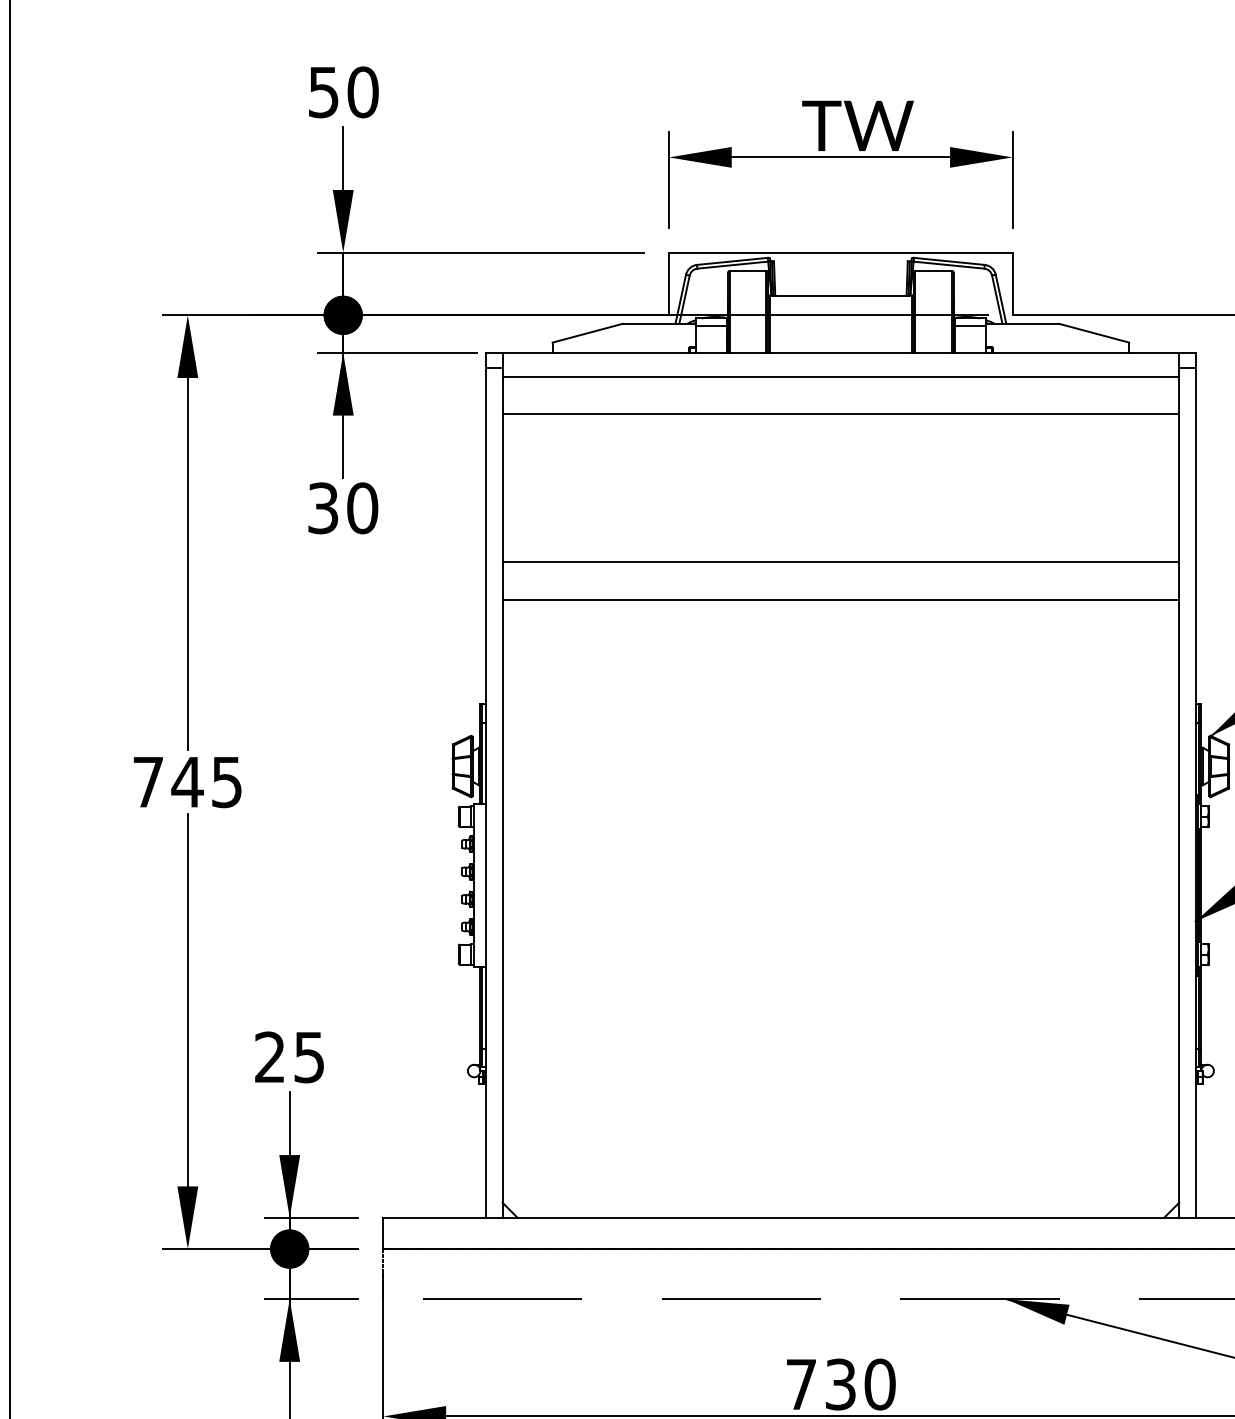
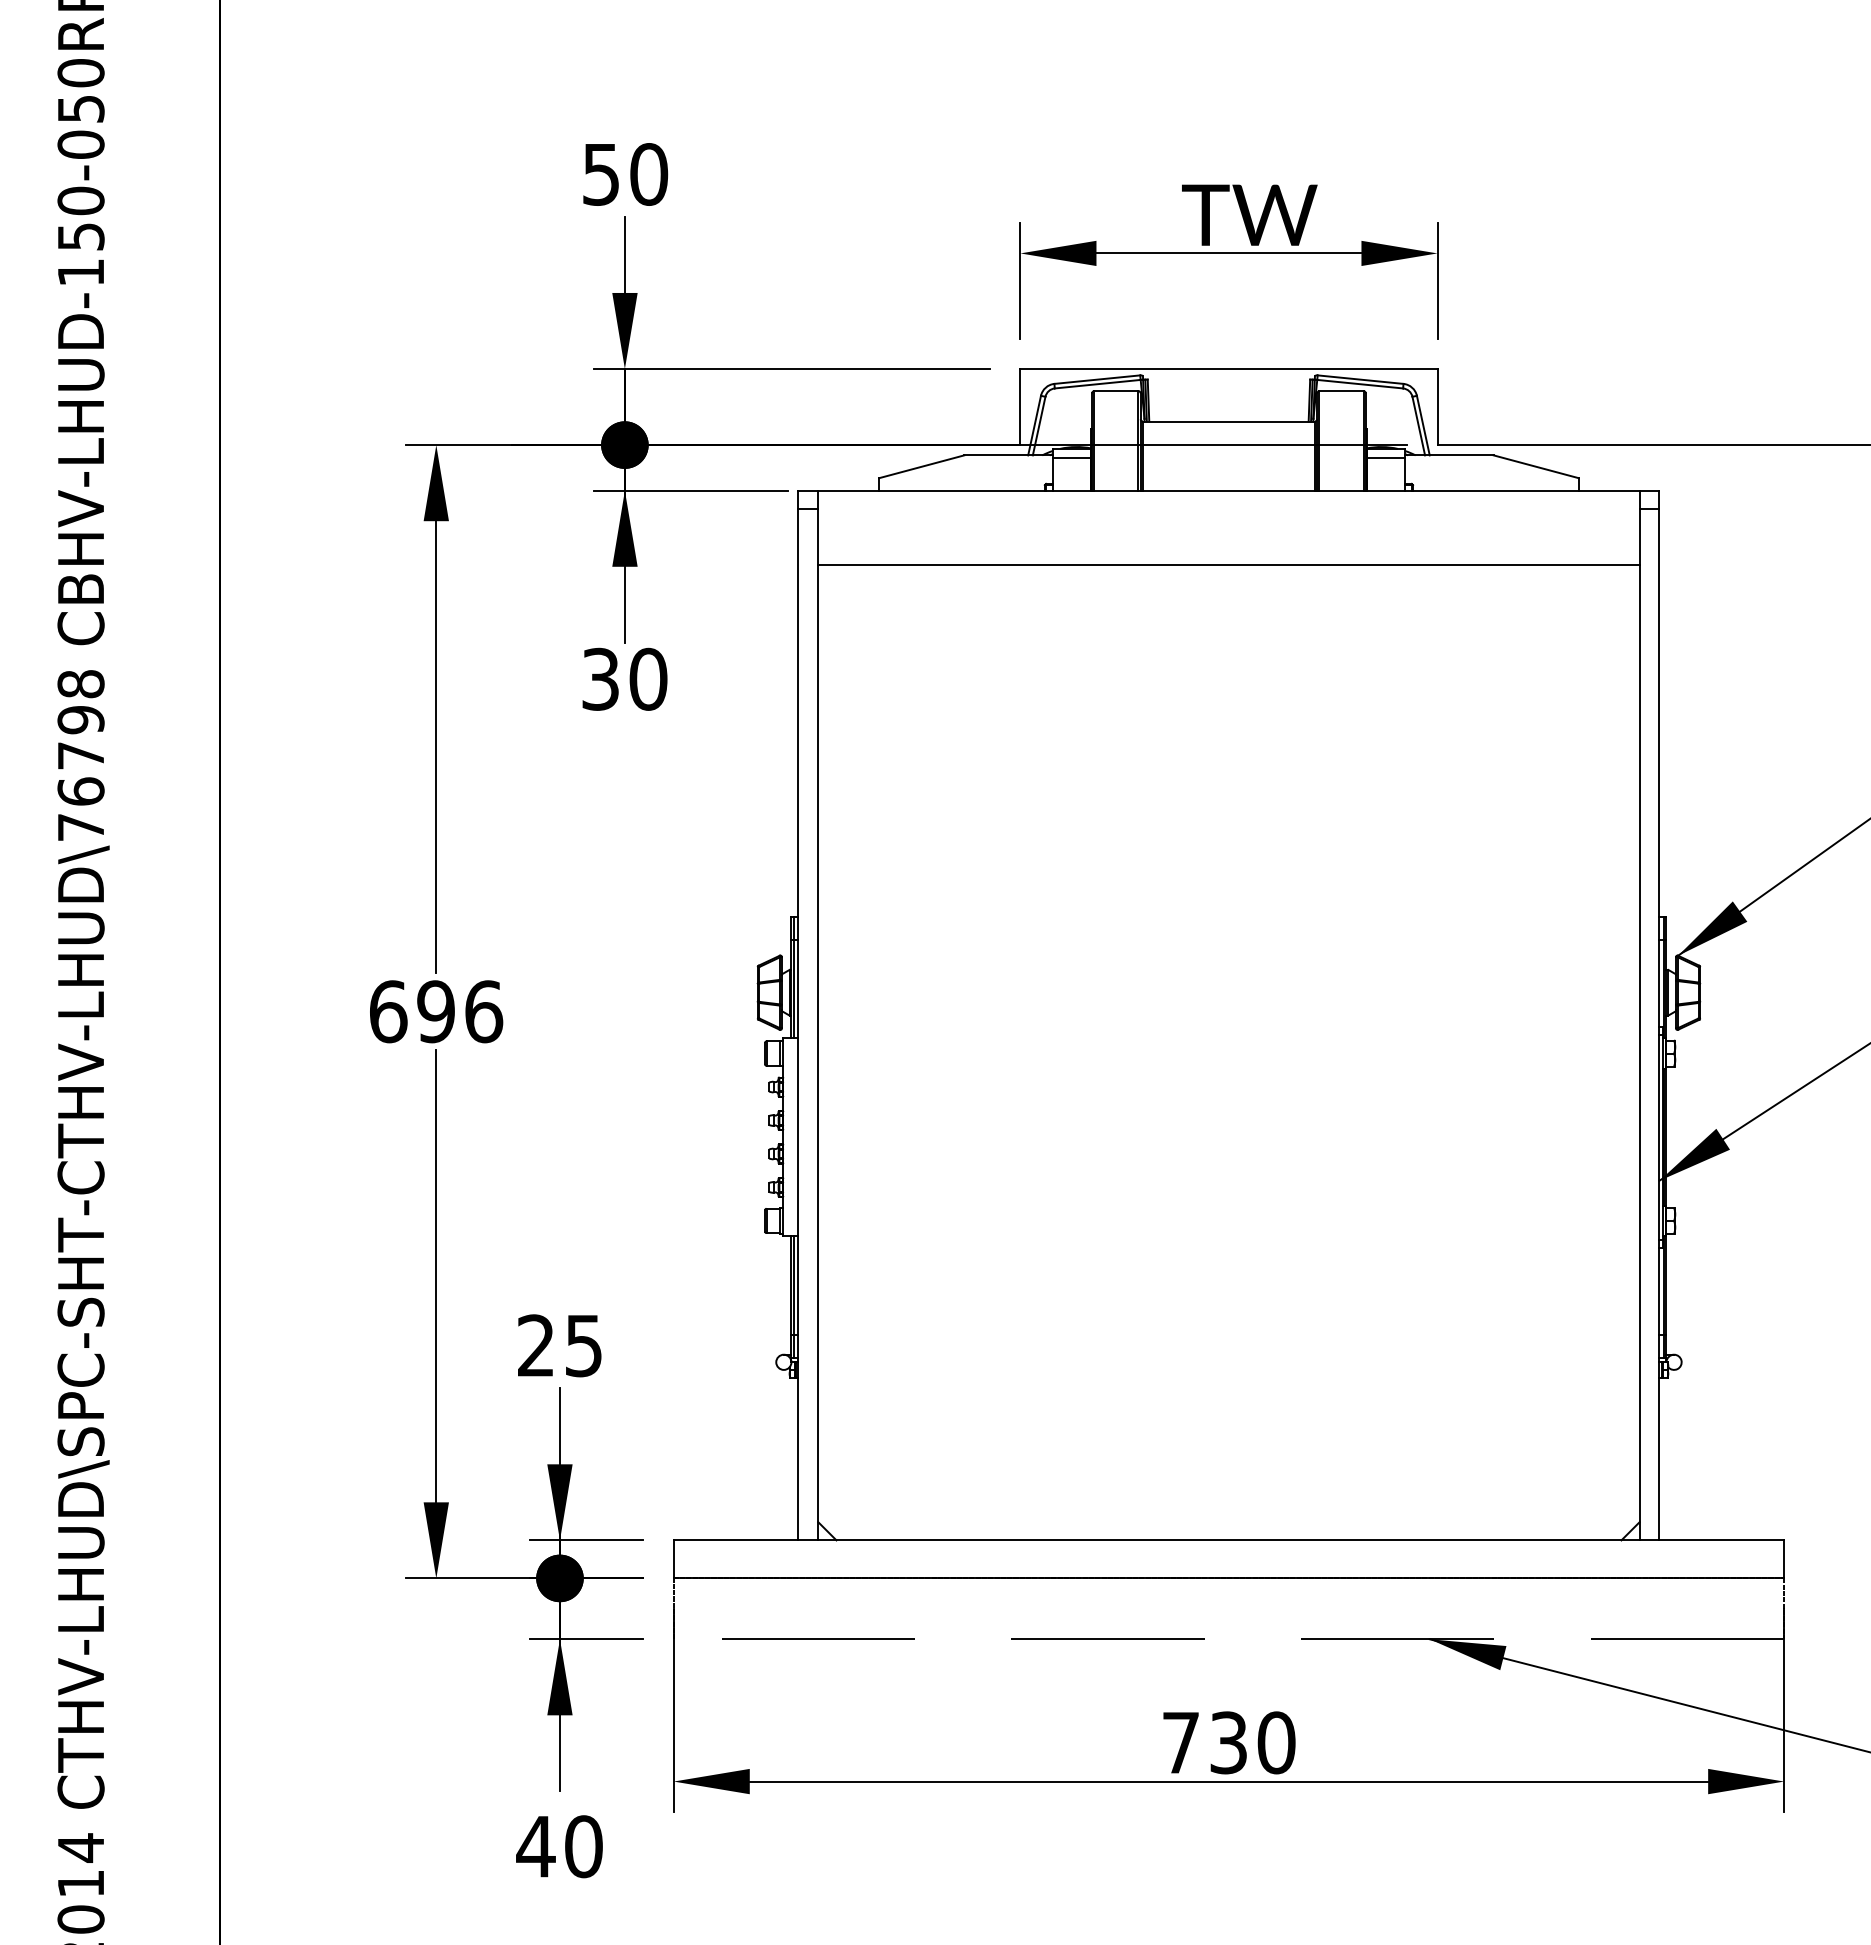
line: (840, 376) -> (1228, 519), removed
line: (840, 562) -> (1228, 744), removed
line: (840, 599) -> (1228, 790), removed
text: (187, 781) -> (436, 1011), 745 -> 696

